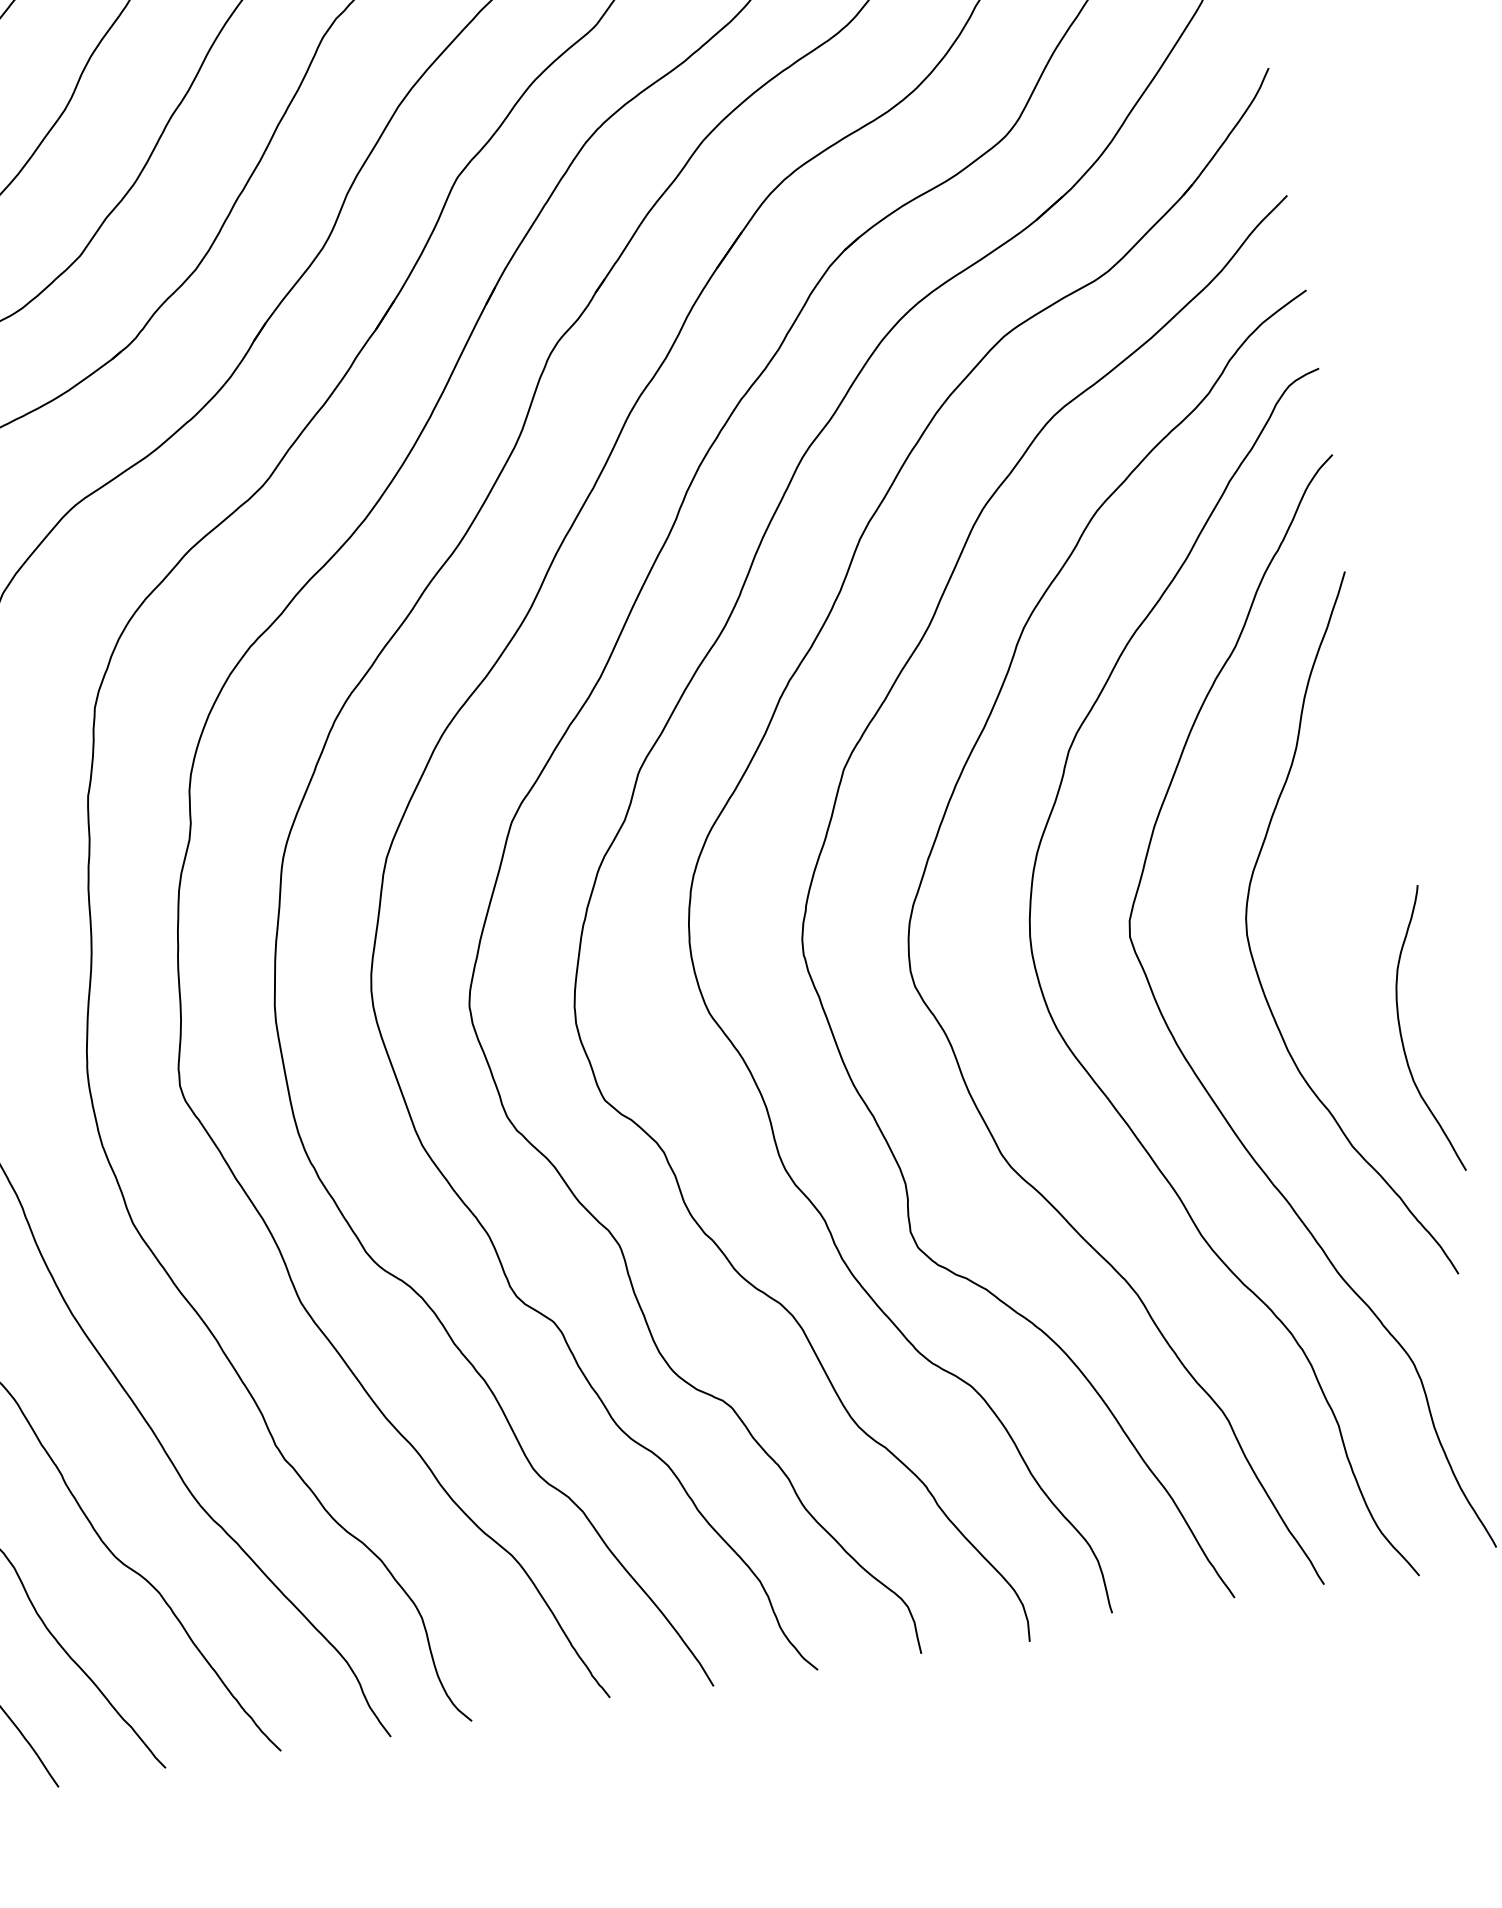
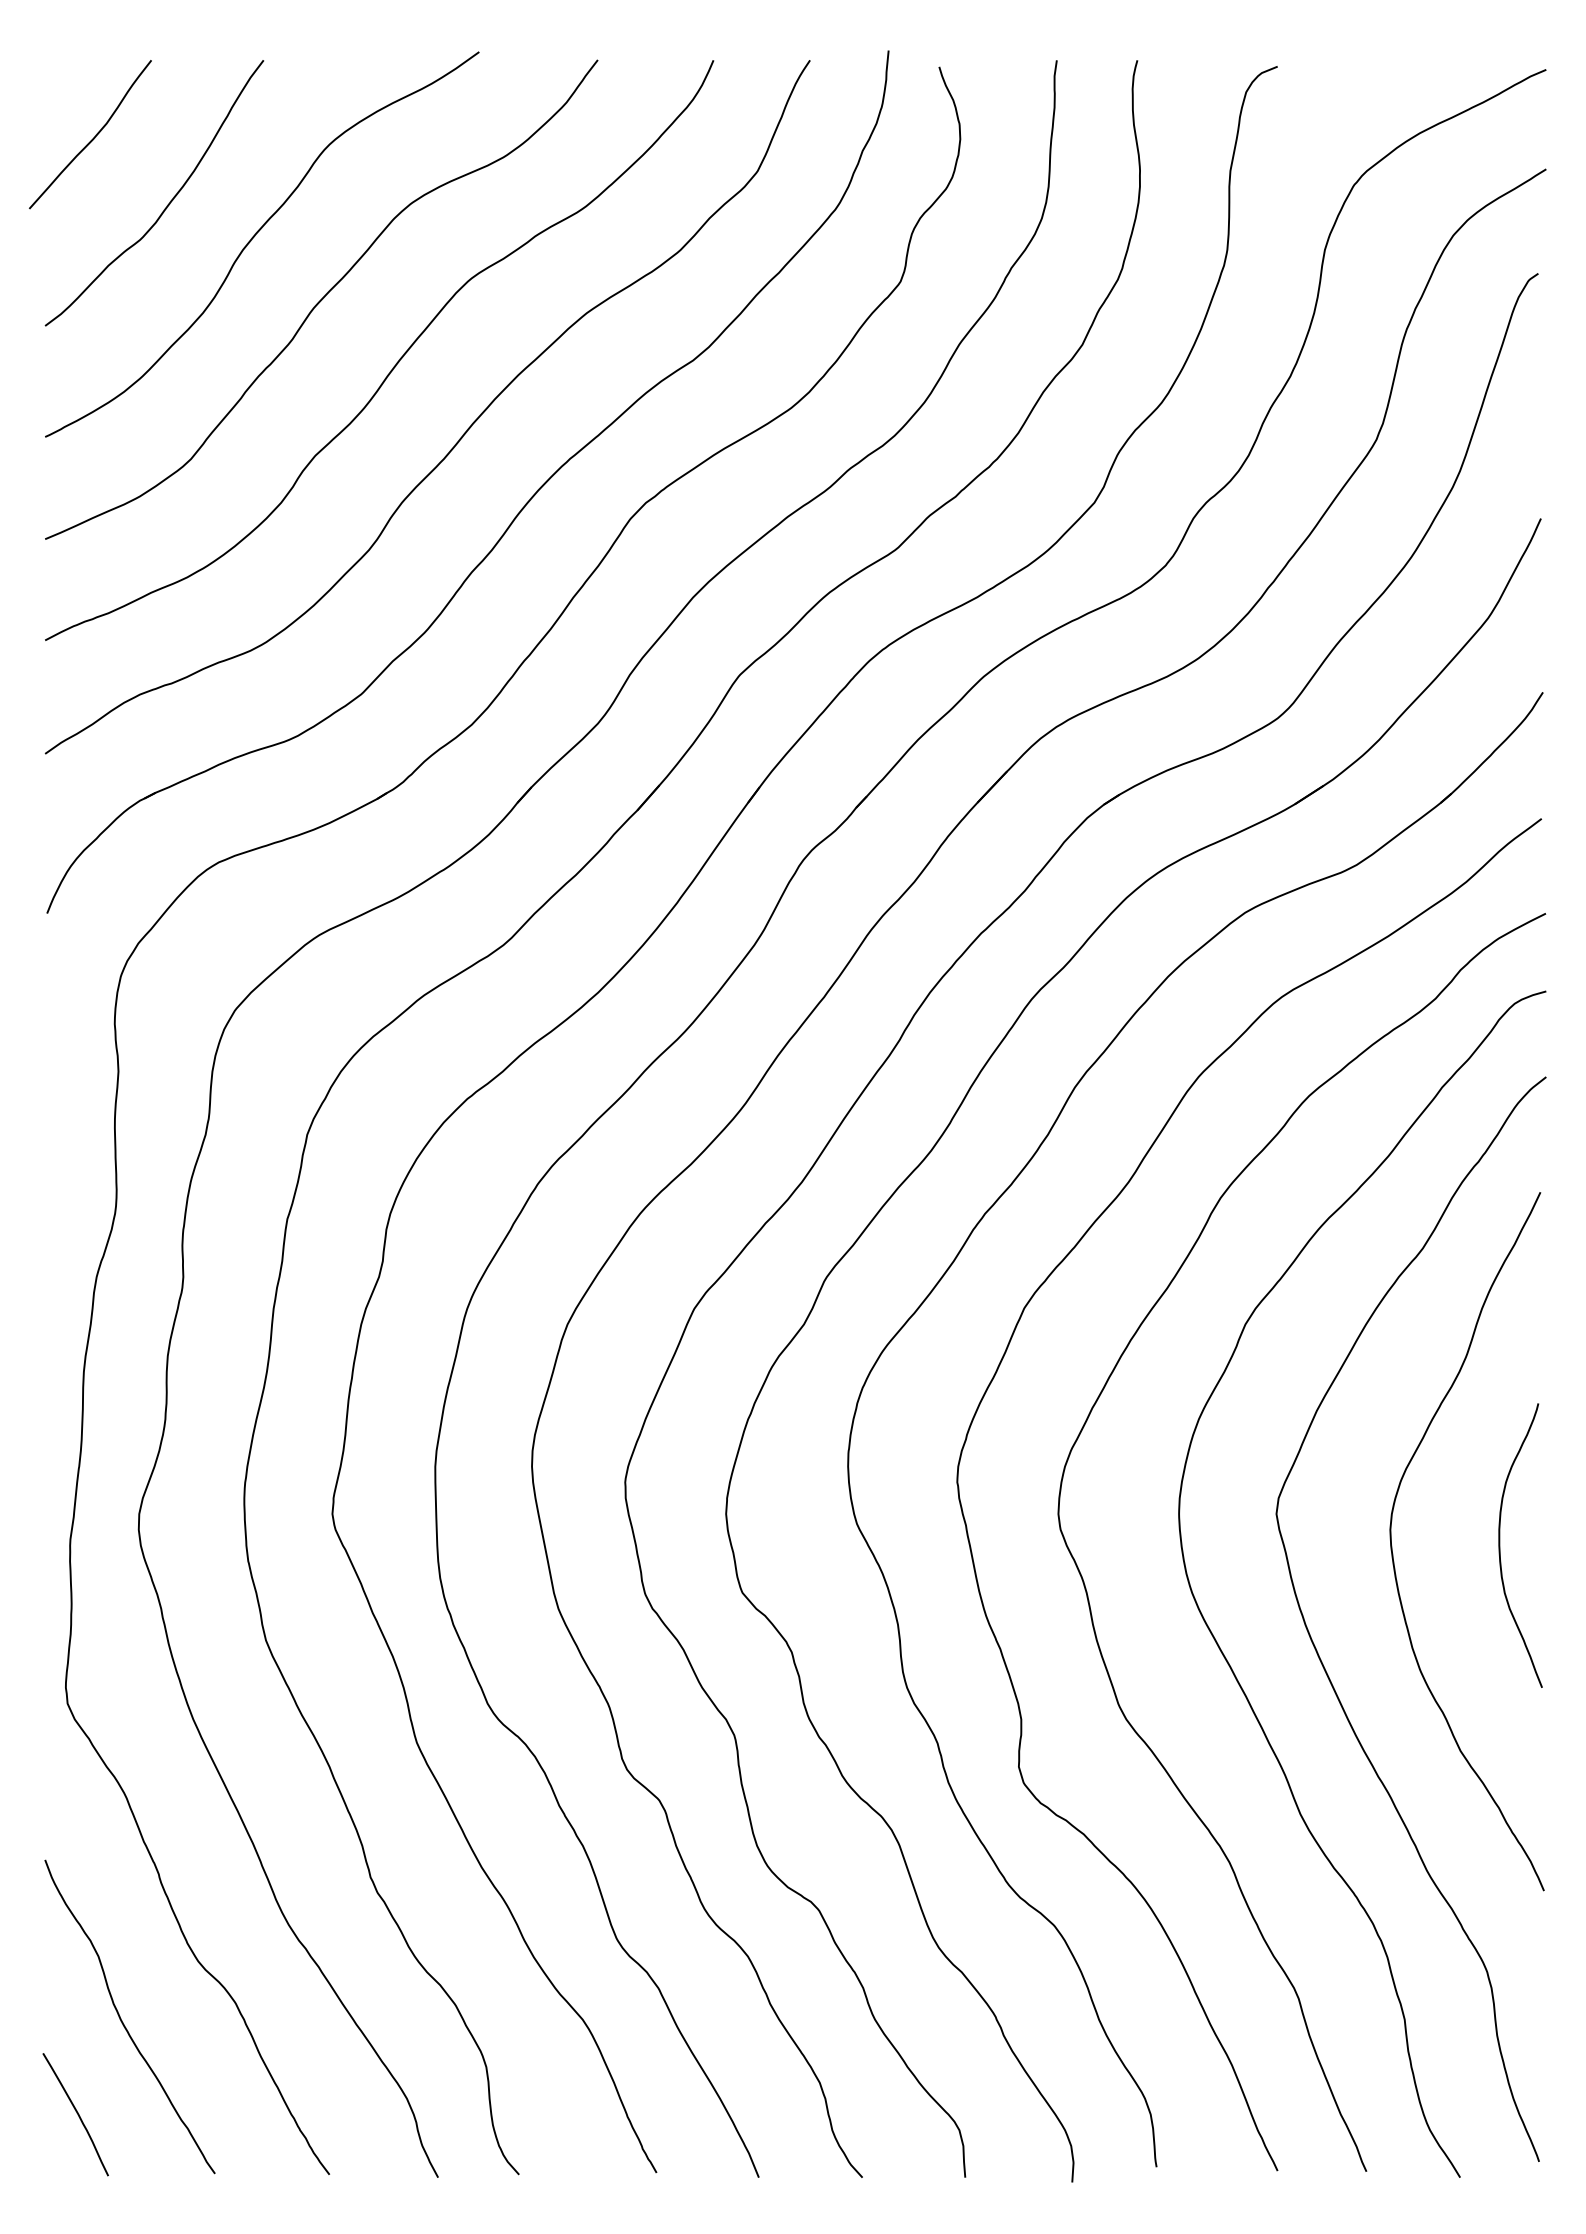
curve: (1401, 1034) -> (1500, 1545), moved

